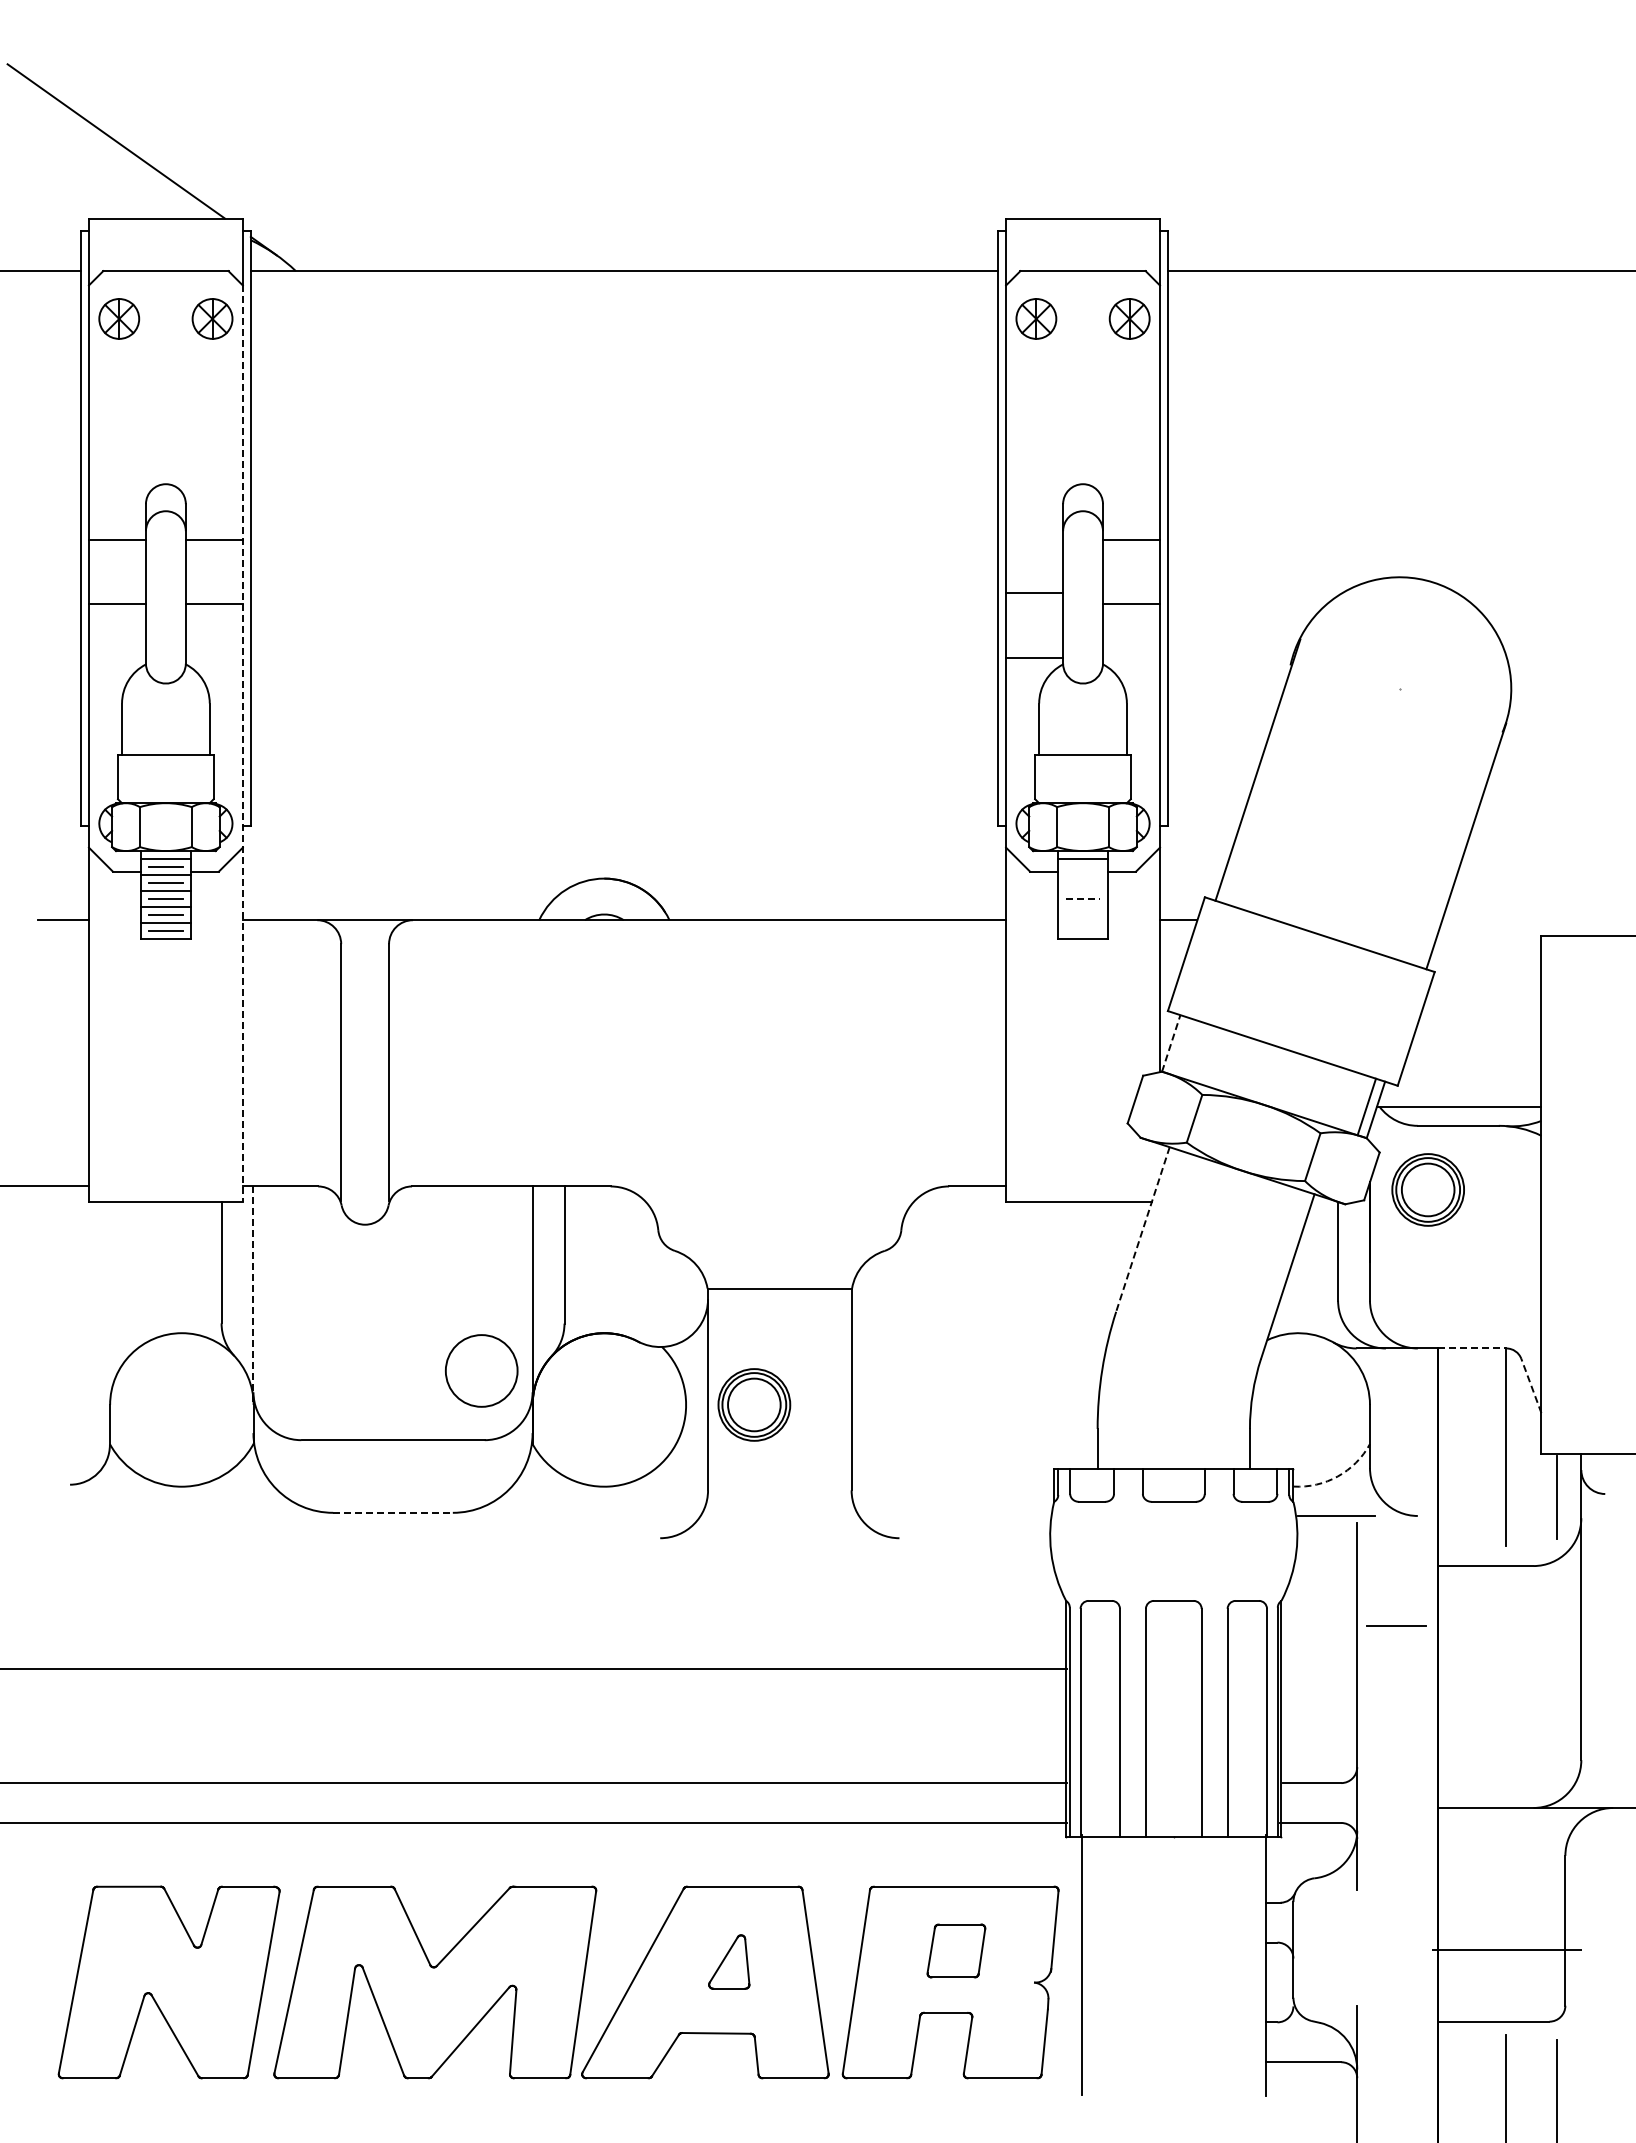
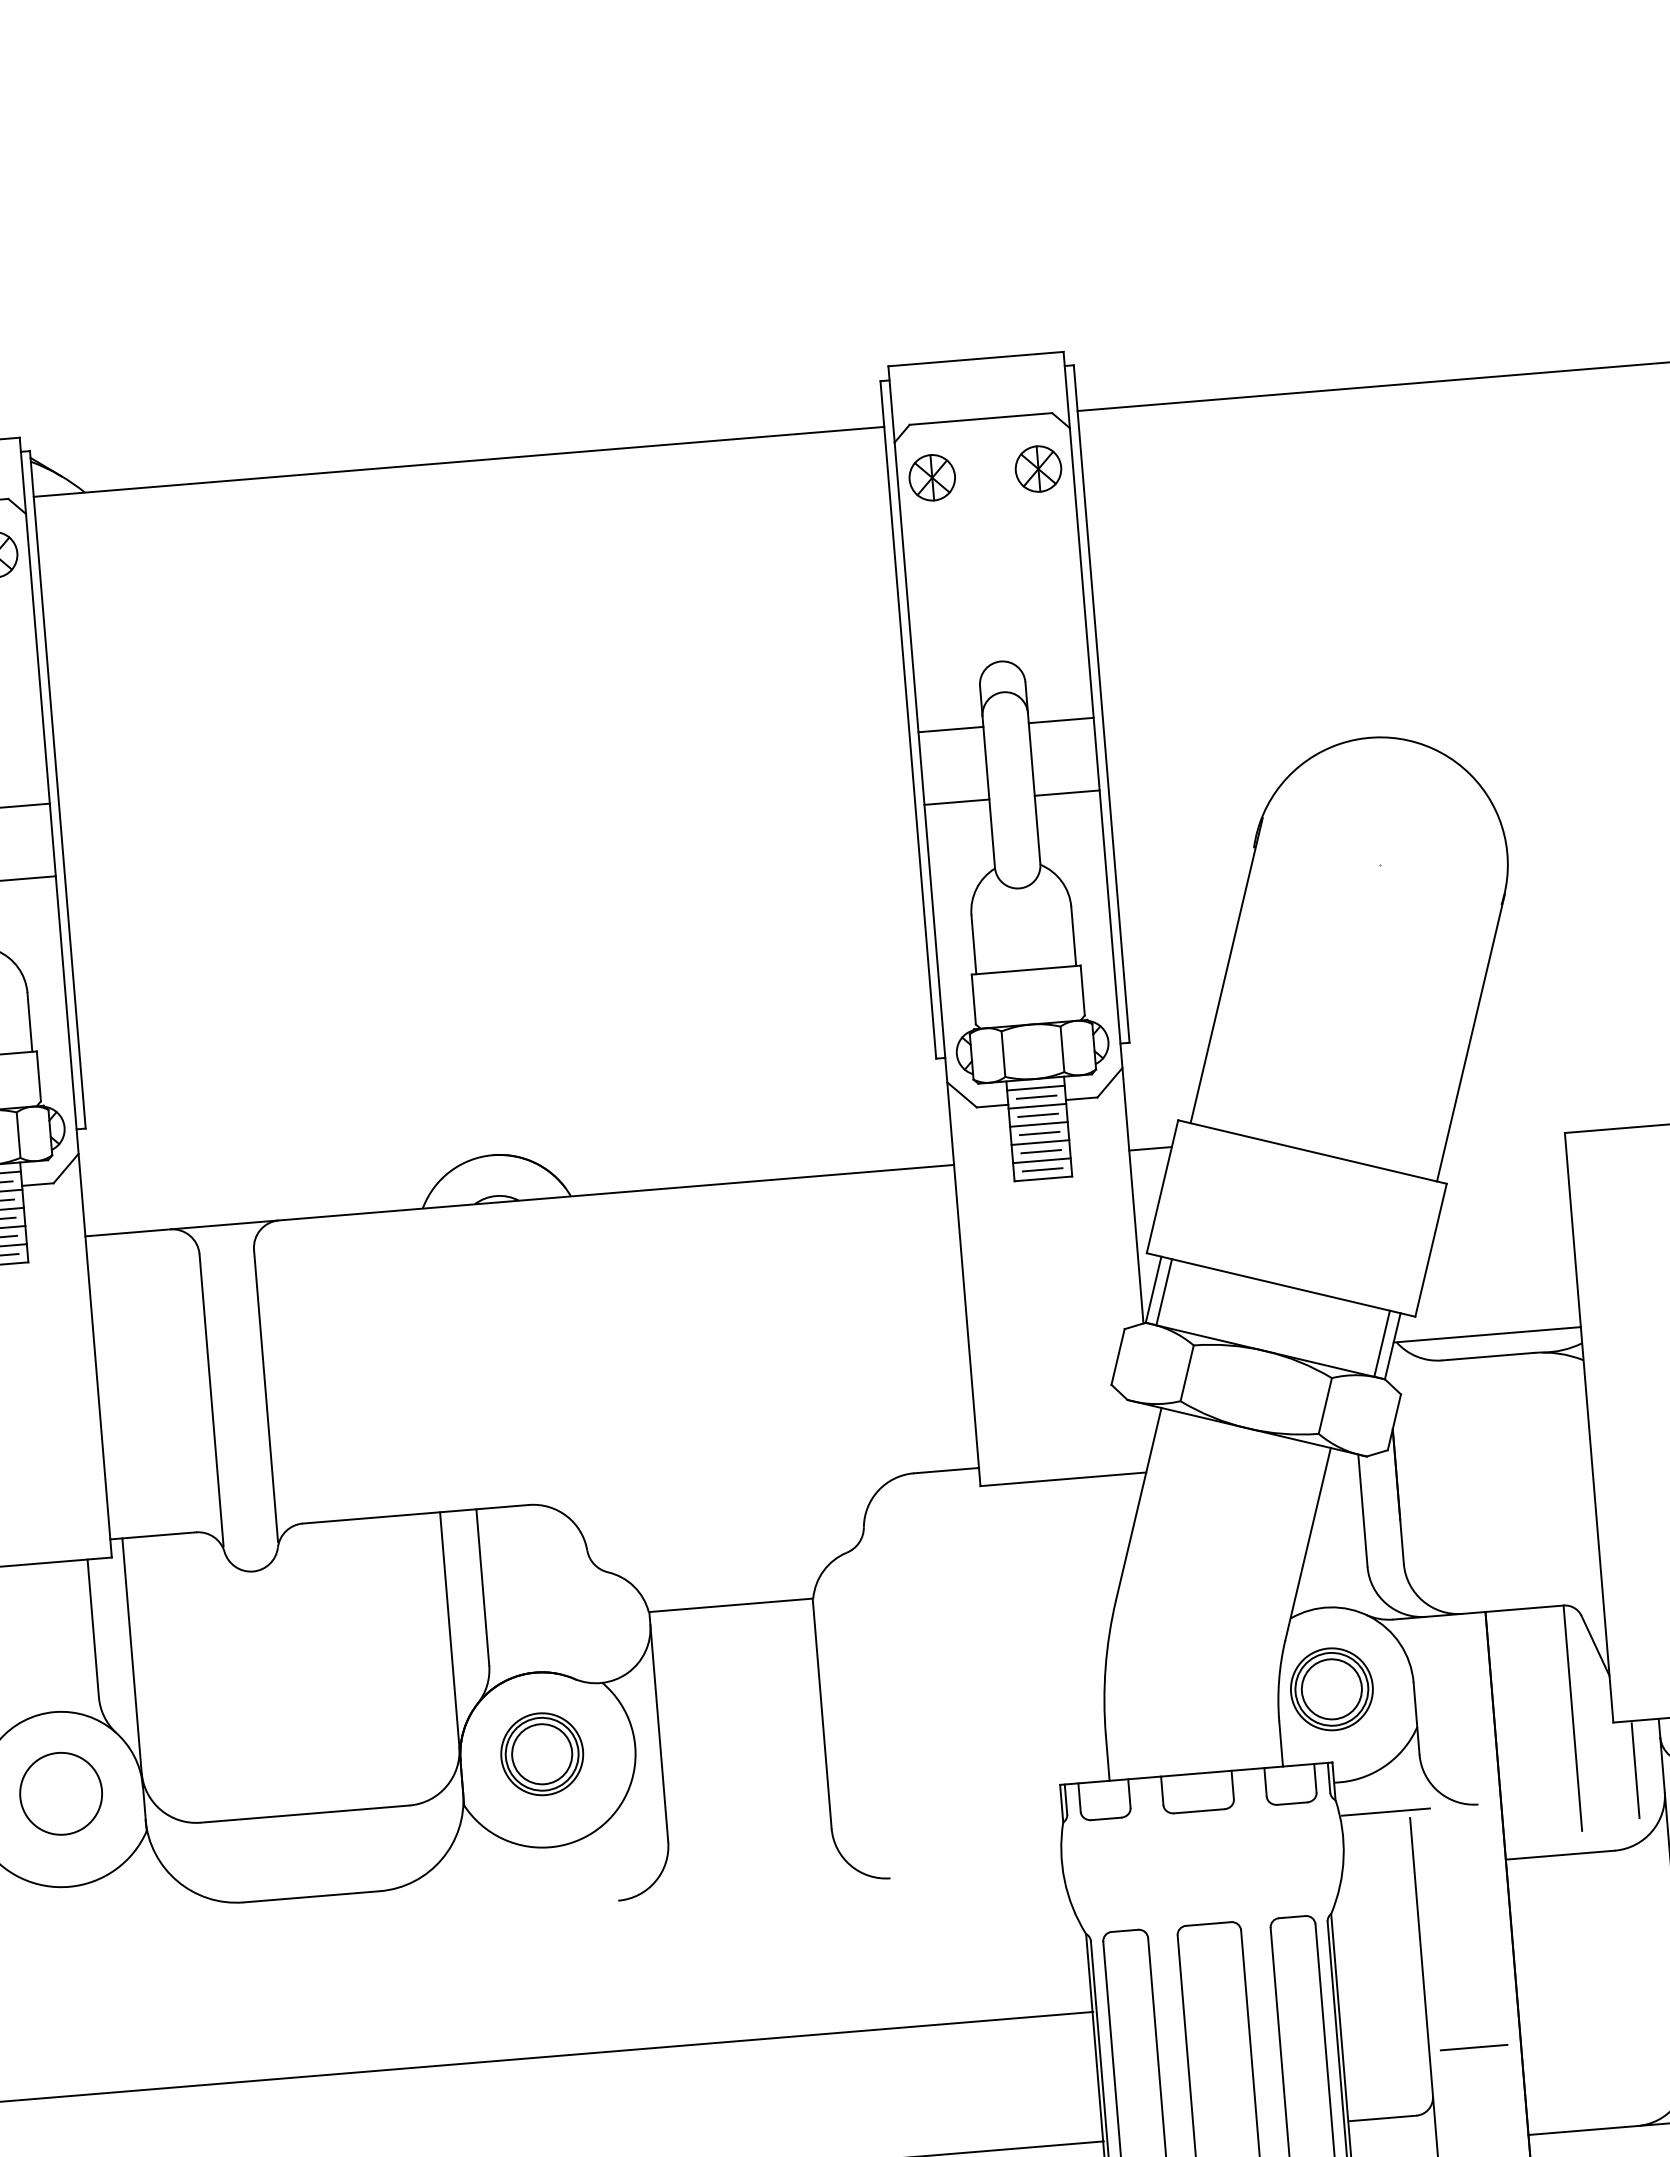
line: (1034, 593) -> (950, 730), moved
line: (1034, 657) -> (956, 801), moved
line: (242, 744) -> (68, 1036), dashed -> solid
line: (1082, 867) -> (1036, 1097), added
line: (1082, 874) -> (1036, 1105), added
line: (1082, 882) -> (1037, 1114), added
line: (1082, 890) -> (1038, 1123), added
line: (1083, 898) -> (1040, 1132), dashed -> solid
line: (1082, 906) -> (1039, 1142), added
line: (1082, 914) -> (1040, 1151), added
line: (1082, 922) -> (1041, 1160), added
line: (1082, 930) -> (1042, 1169), added
line: (1171, 1043) -> (1153, 1289), dashed -> solid
line: (1180, 1046) -> (1164, 1292), added
part: (1427, 1189) -> (1331, 1688), moved
line: (1142, 1229) -> (1138, 1504), dashed -> solid
line: (253, 1296) -> (132, 1663), dashed -> solid
line: (1472, 1348) -> (1525, 1608), dashed -> solid
circle: (481, 1370) -> (60, 1793), moved
line: (1531, 1385) -> (1595, 1645), dashed -> solid
part: (754, 1404) -> (542, 1753), moved
arc: (1337, 1476) -> (1383, 1767), dashed -> solid
line: (393, 1512) -> (312, 1896), dashed -> solid
line: (1396, 1625) -> (1473, 2047), moved

